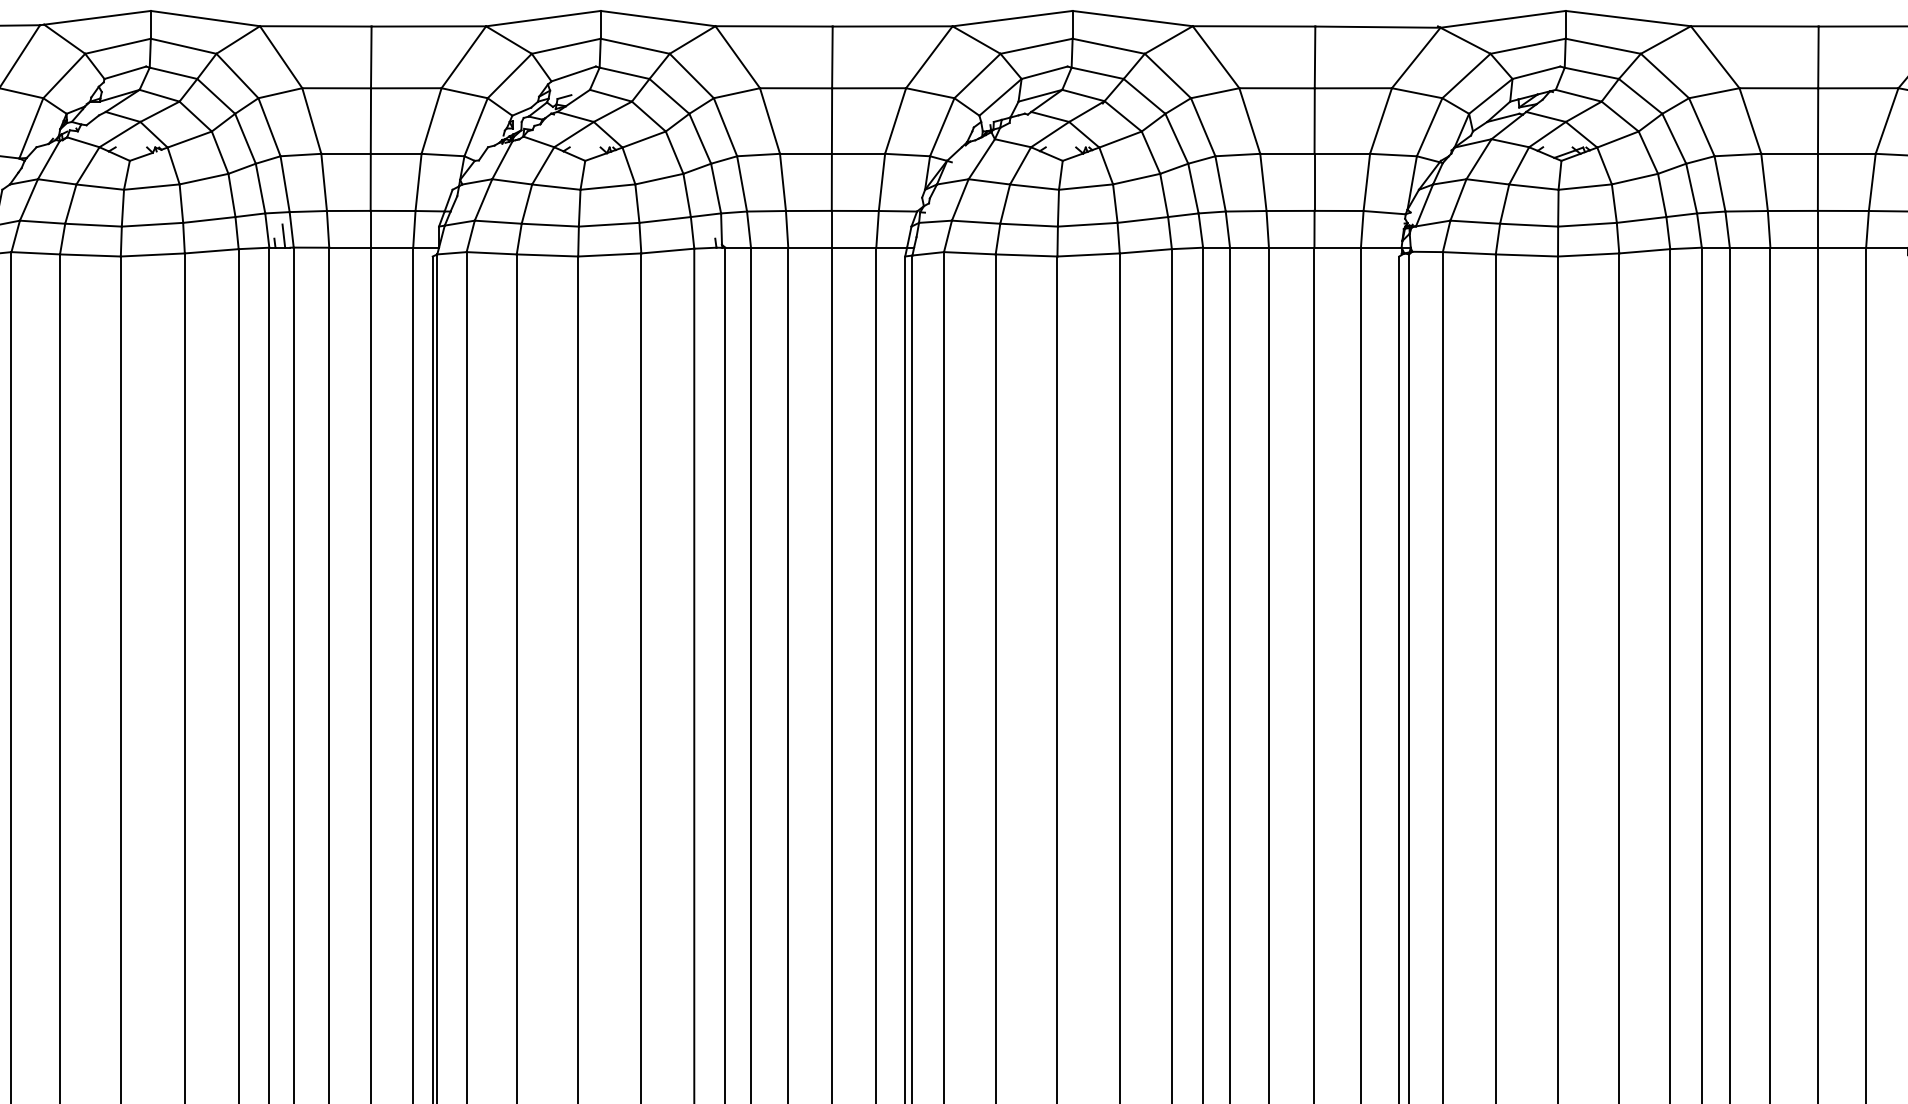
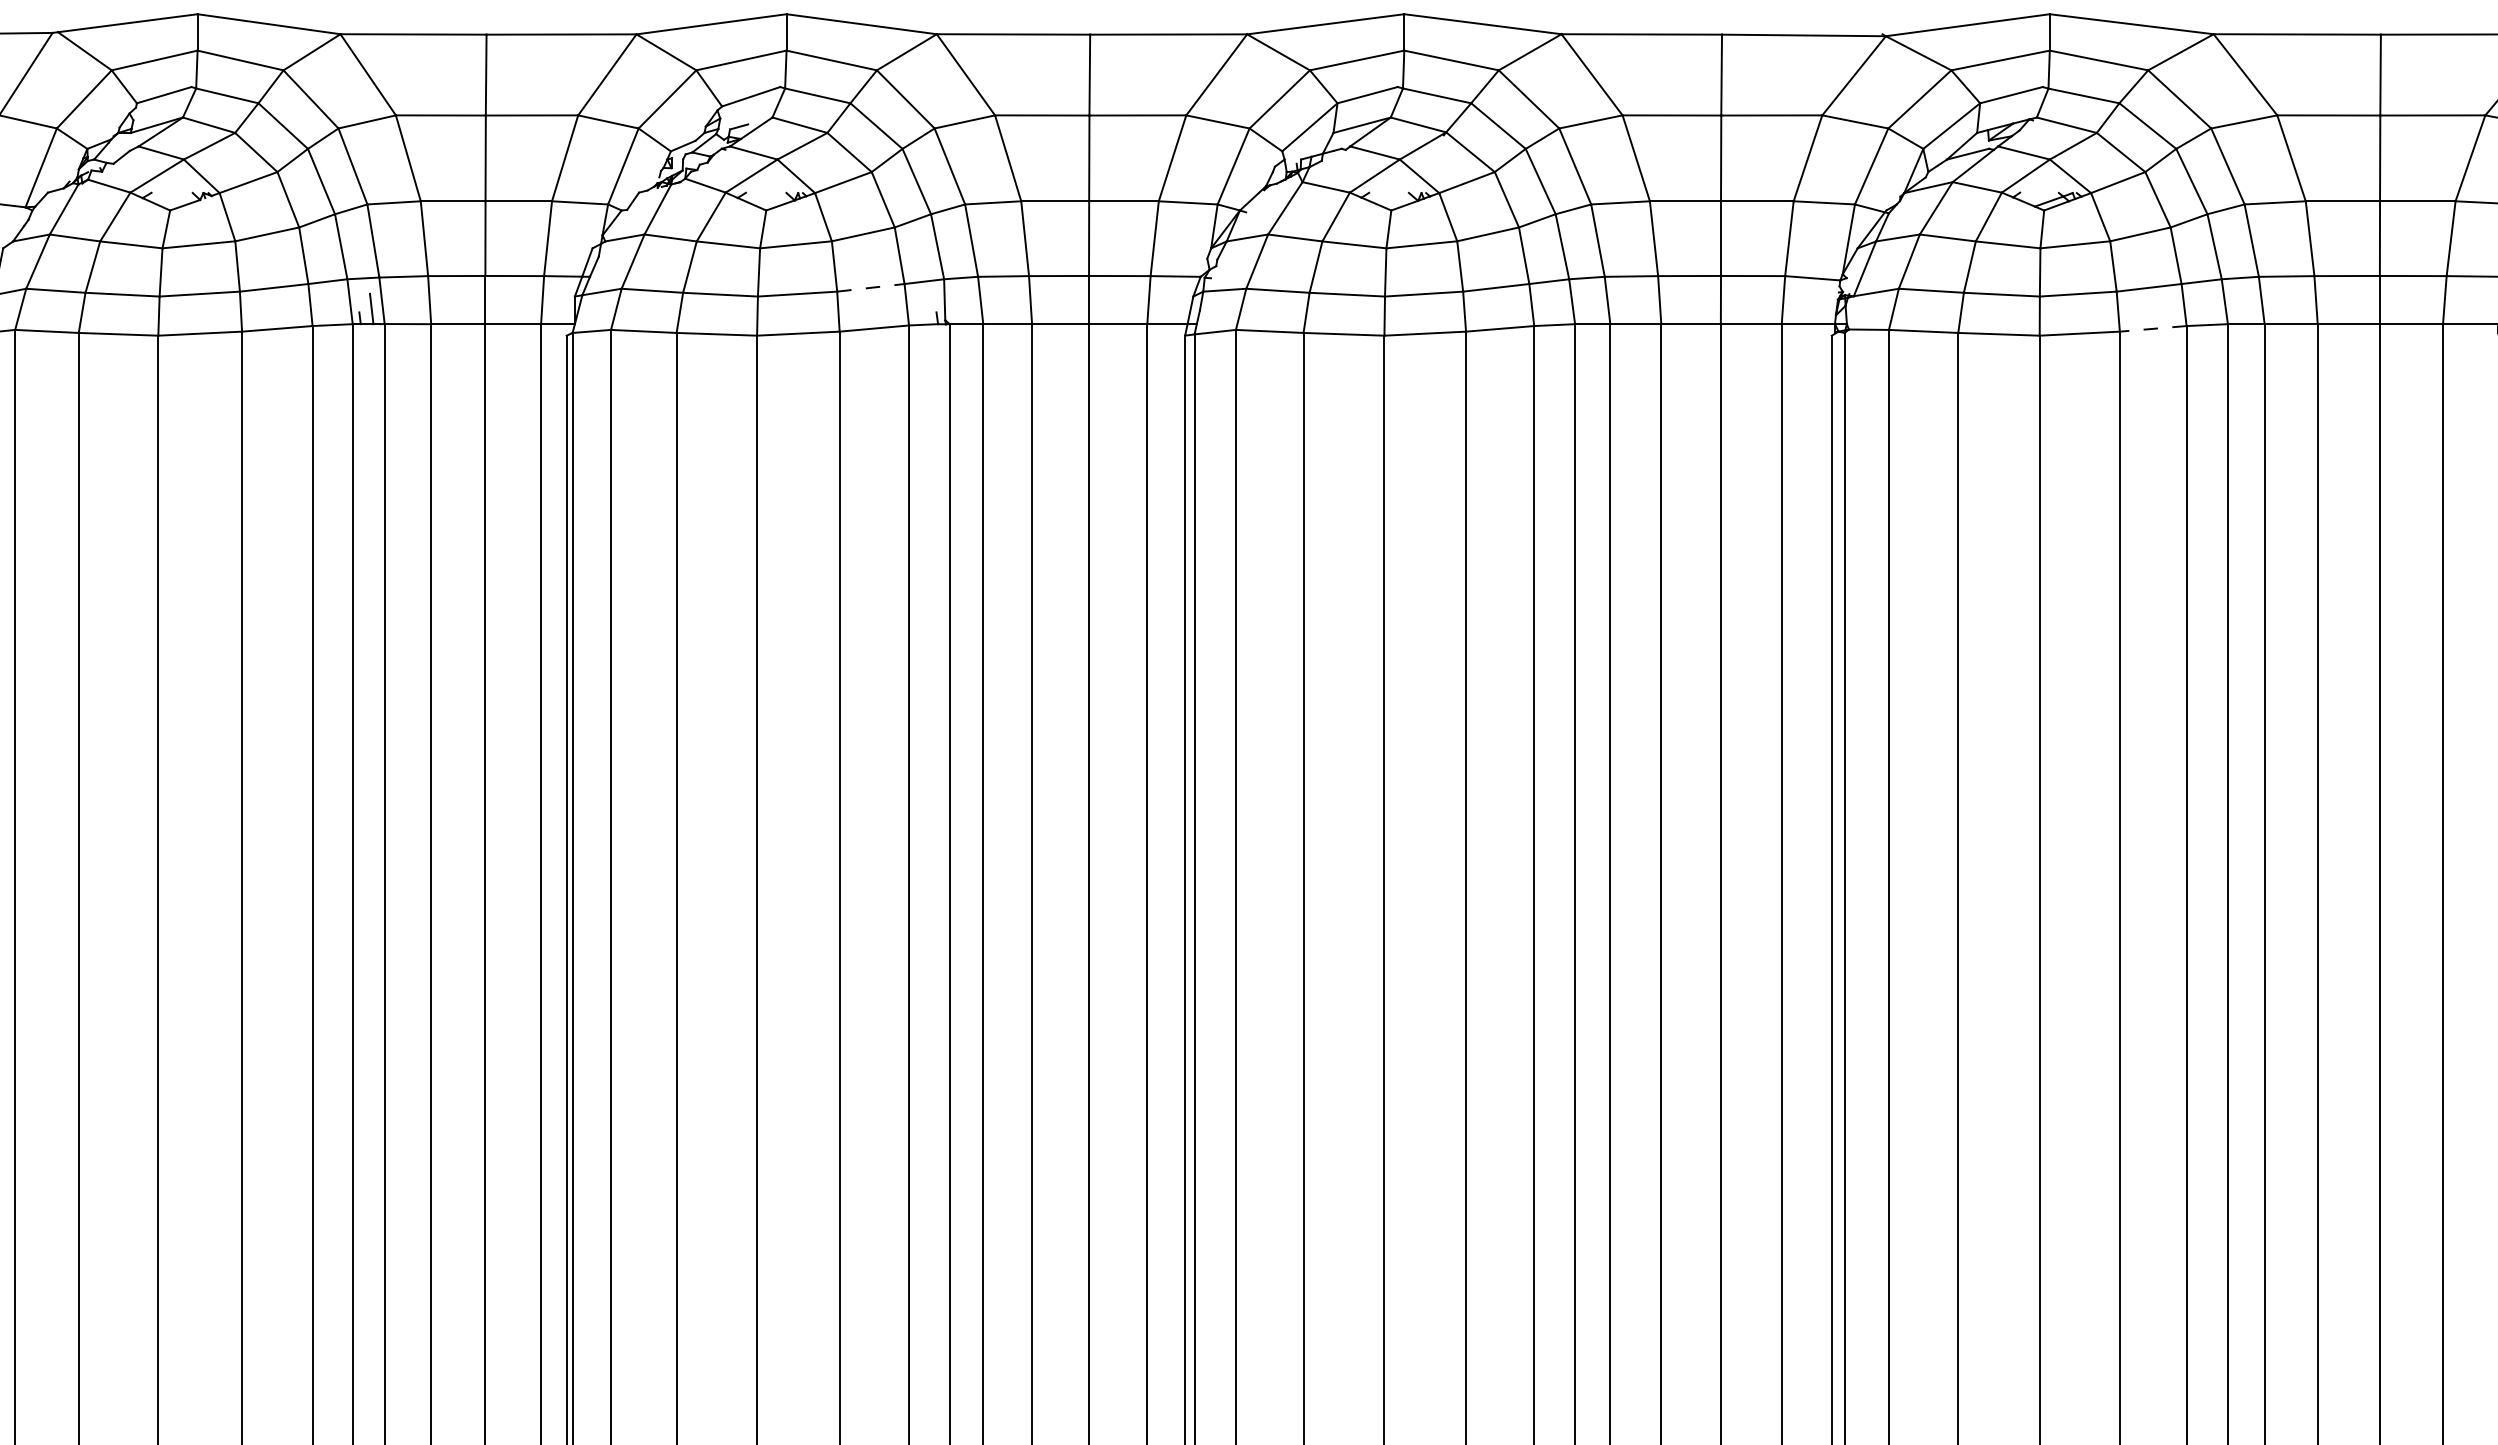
line: (664, 219) -> (870, 287), solid -> dashed
line: (1644, 251) -> (2153, 328), solid -> dashed

